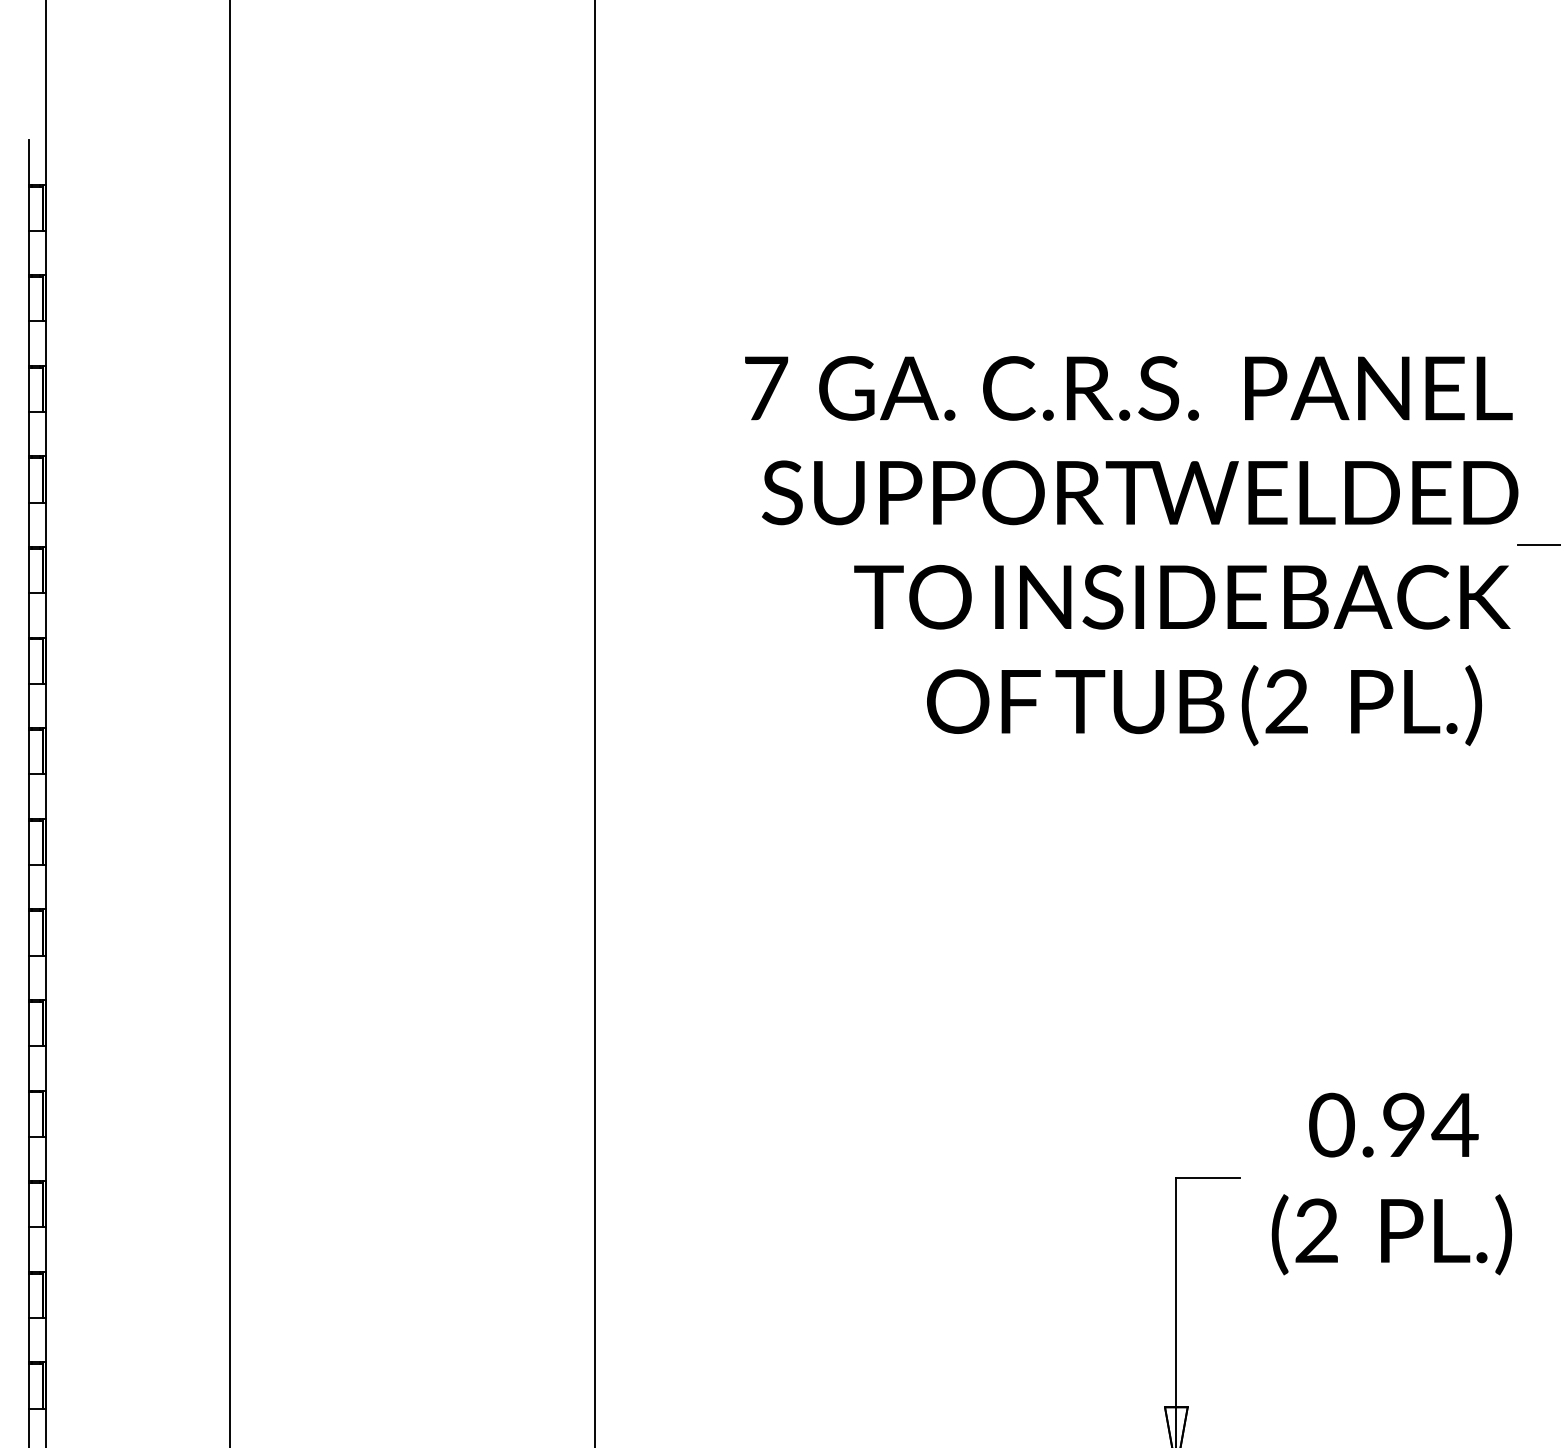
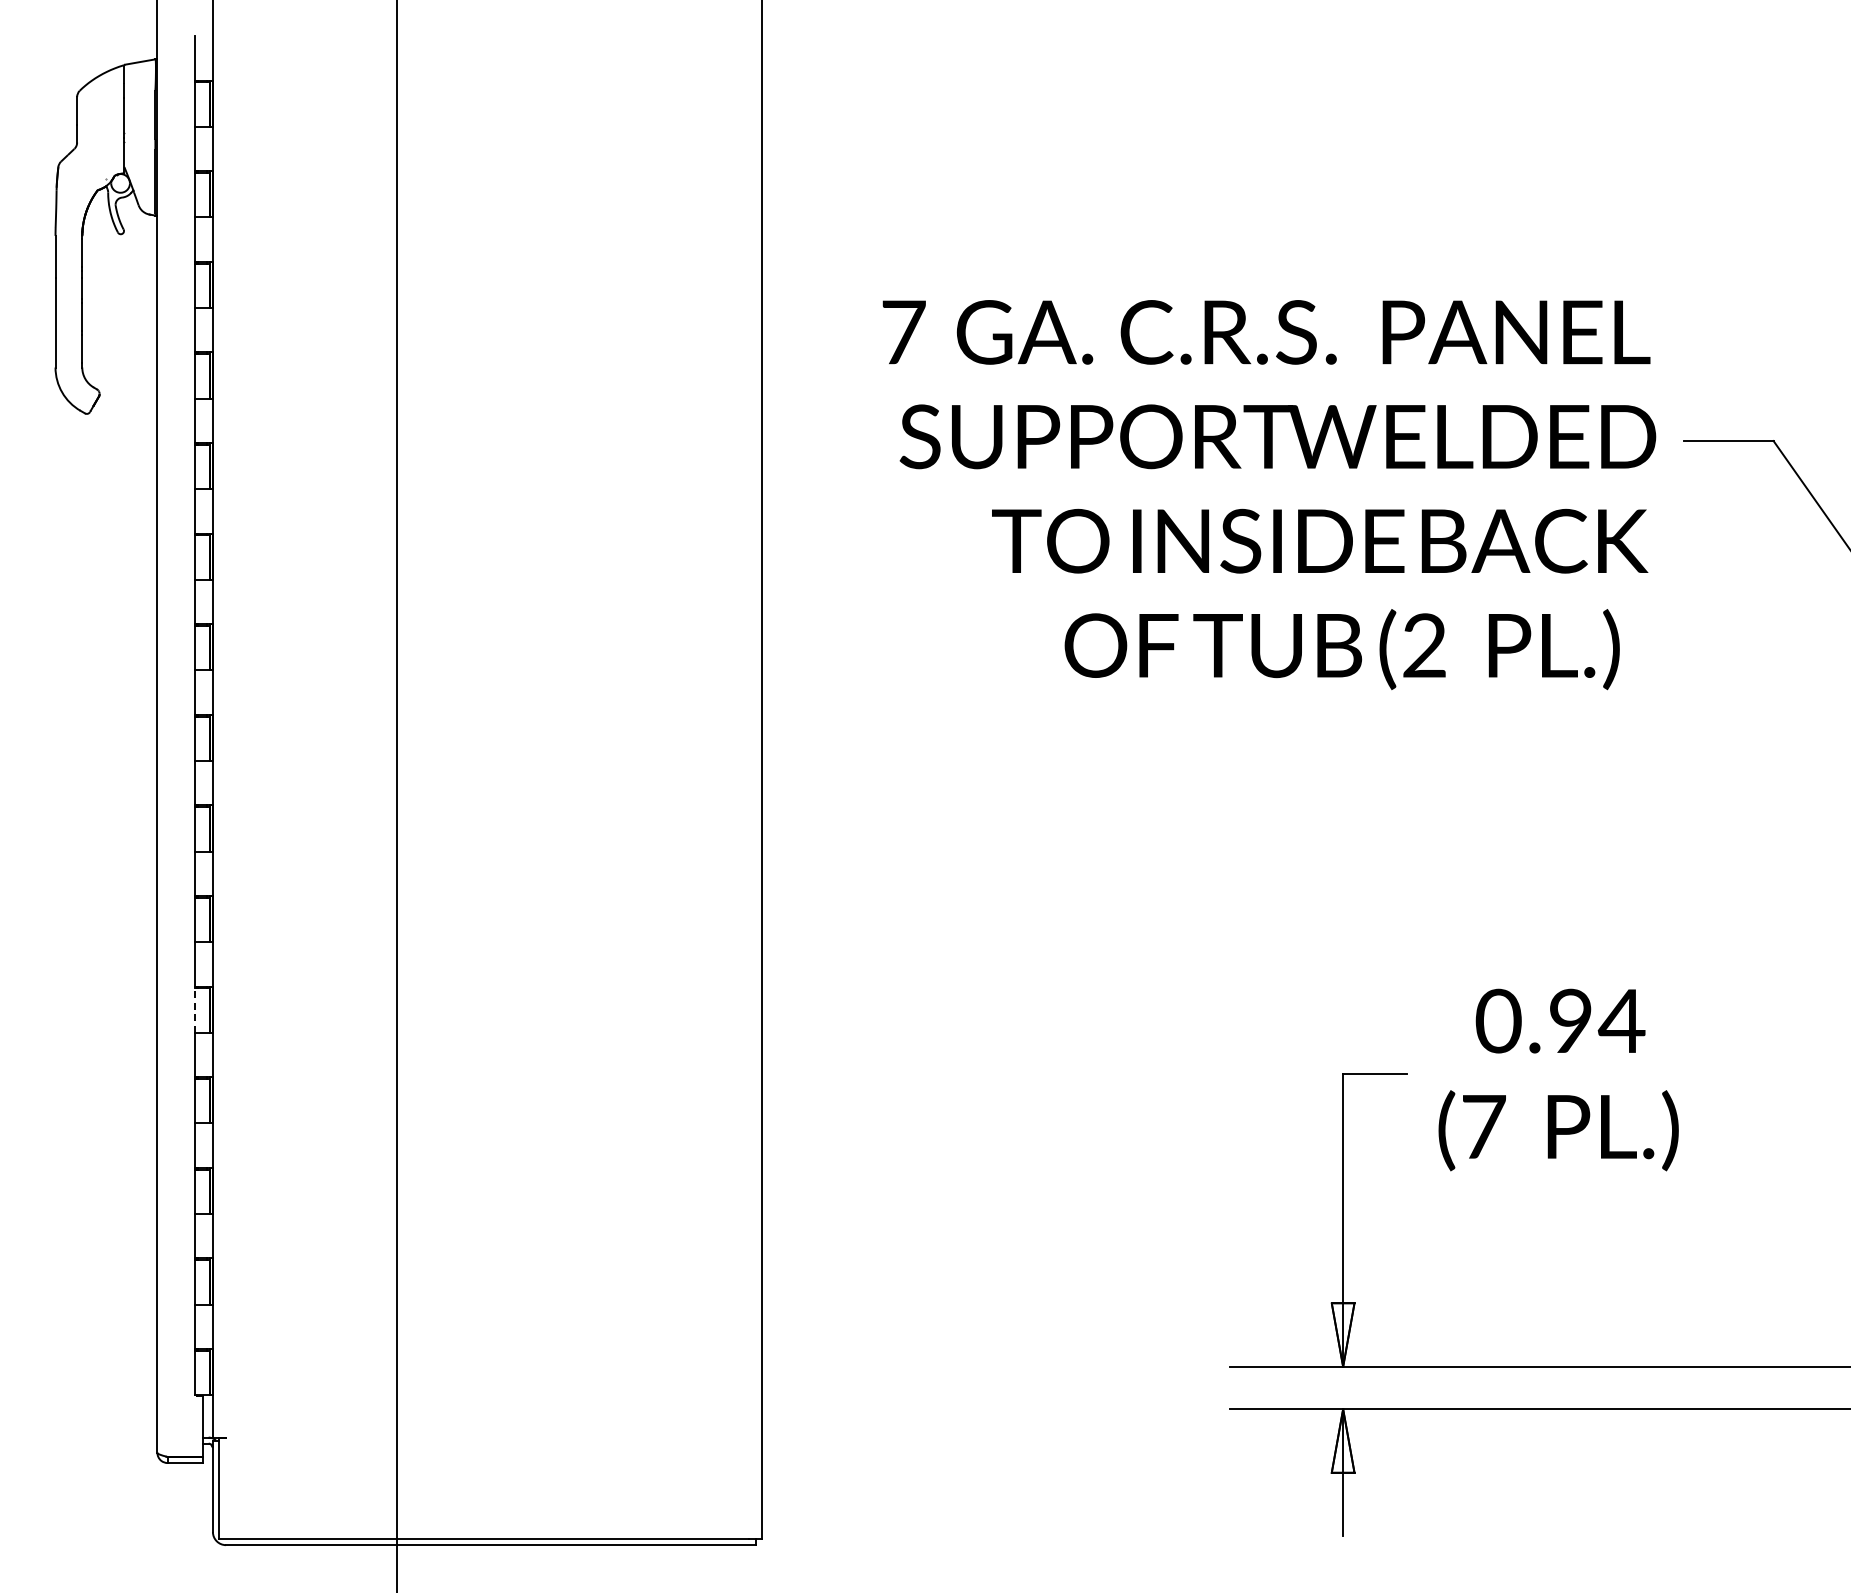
text: (1131, 551) -> (1269, 495), moved
line: (28, 1114) -> (195, 1010), solid -> dashed
text: (1316, 1230) -> (1483, 1126), (2 -> (7

